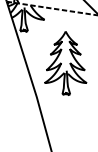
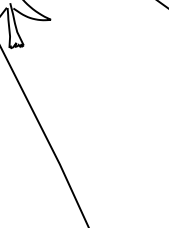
part: (65, 63) -> (102, 93), removed

